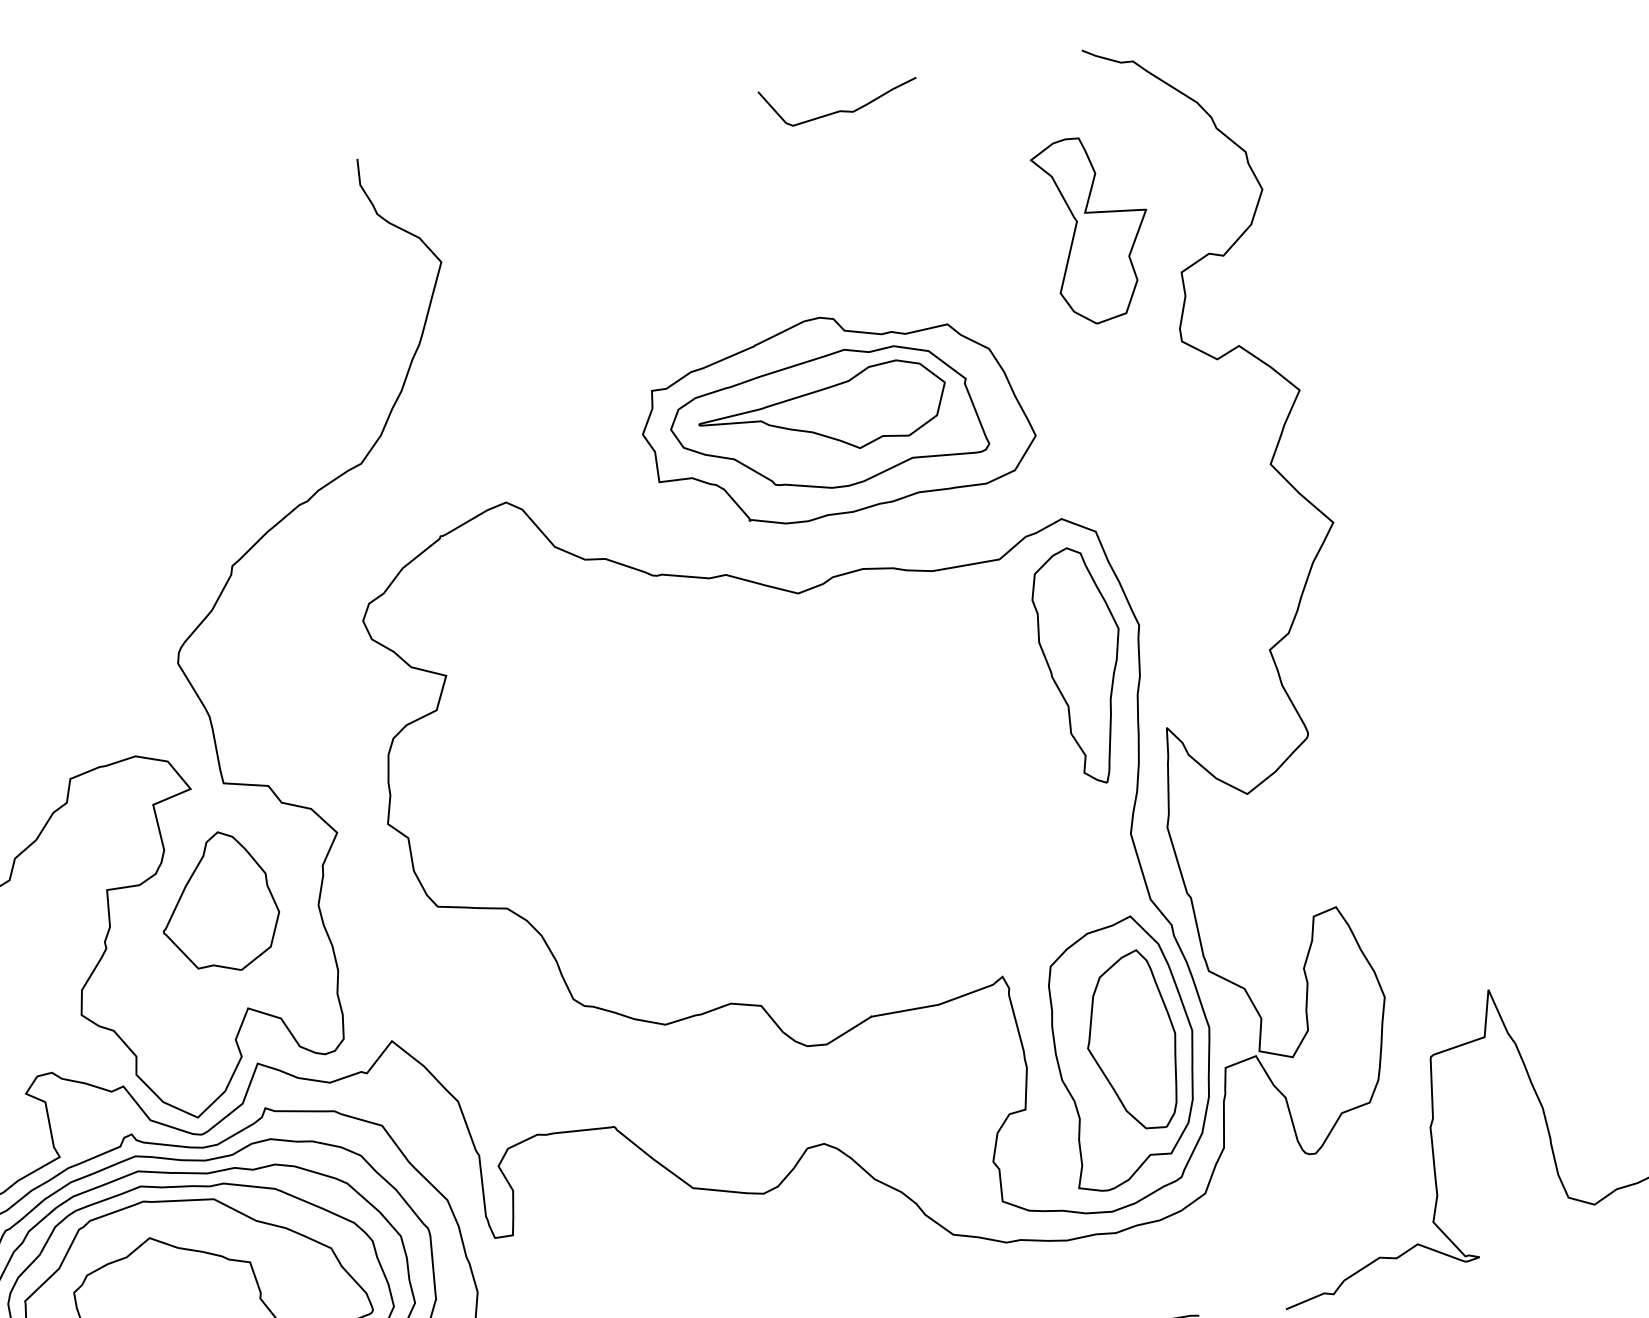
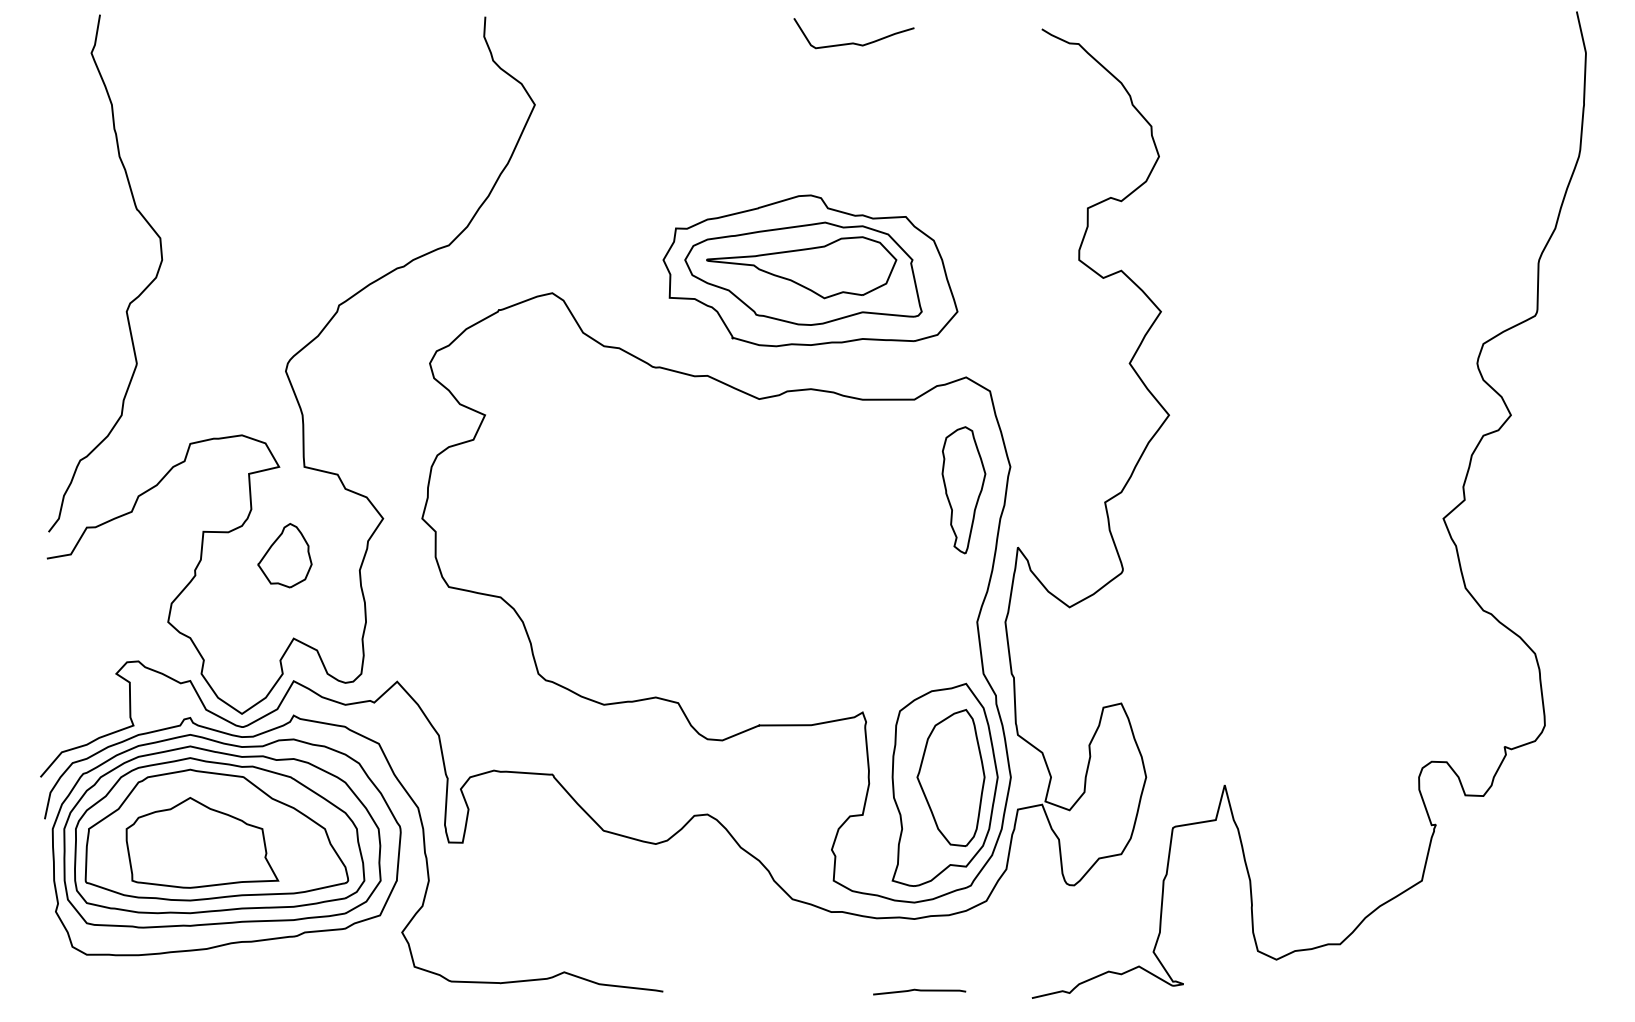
part: (1096, 228) -> (1029, 164), removed
part: (1083, 666) -> (963, 490), size x0.7
part: (217, 902) -> (284, 555), size x0.6

